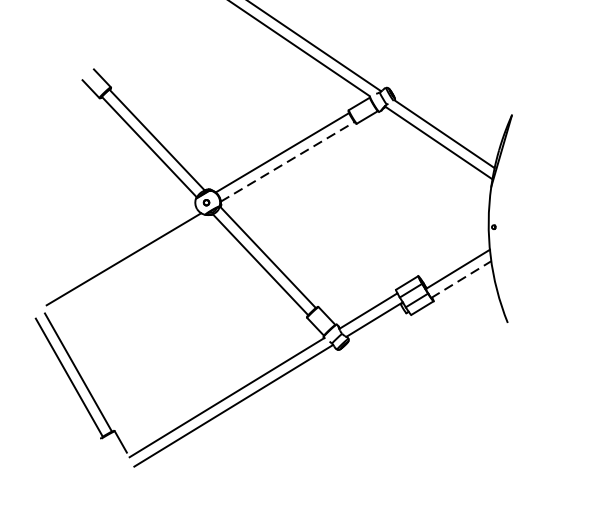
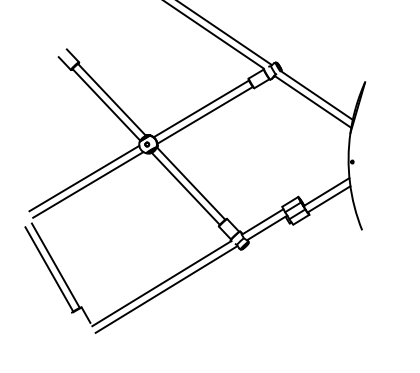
line: (288, 162) -> (205, 115), dashed -> solid
line: (118, 250) -> (84, 178), added
line: (461, 279) -> (329, 199), dashed -> solid

